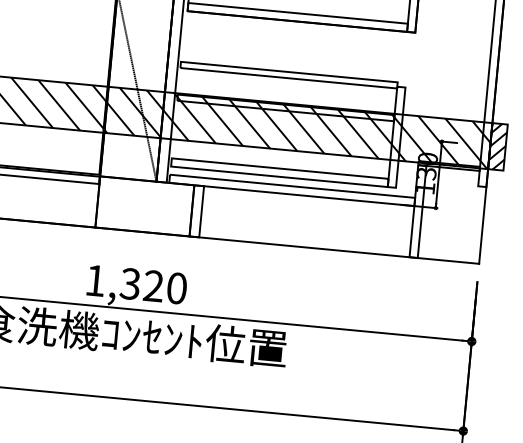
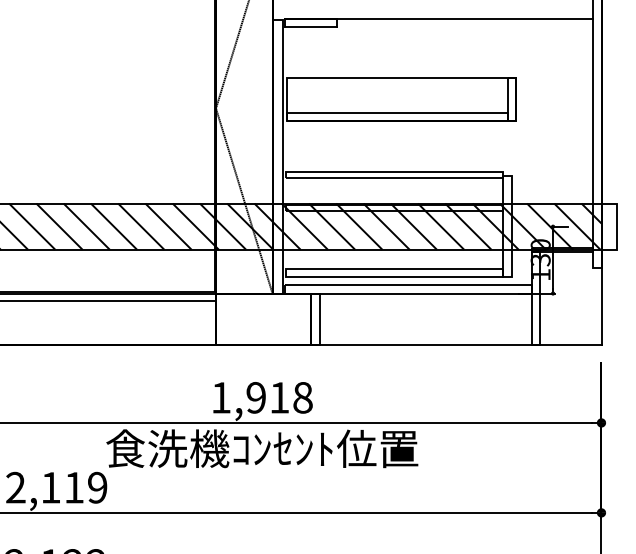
hatch: (497, 146) -> (608, 226), removed
text: (153, 285) -> (279, 397), 1,320 -> 1,918

